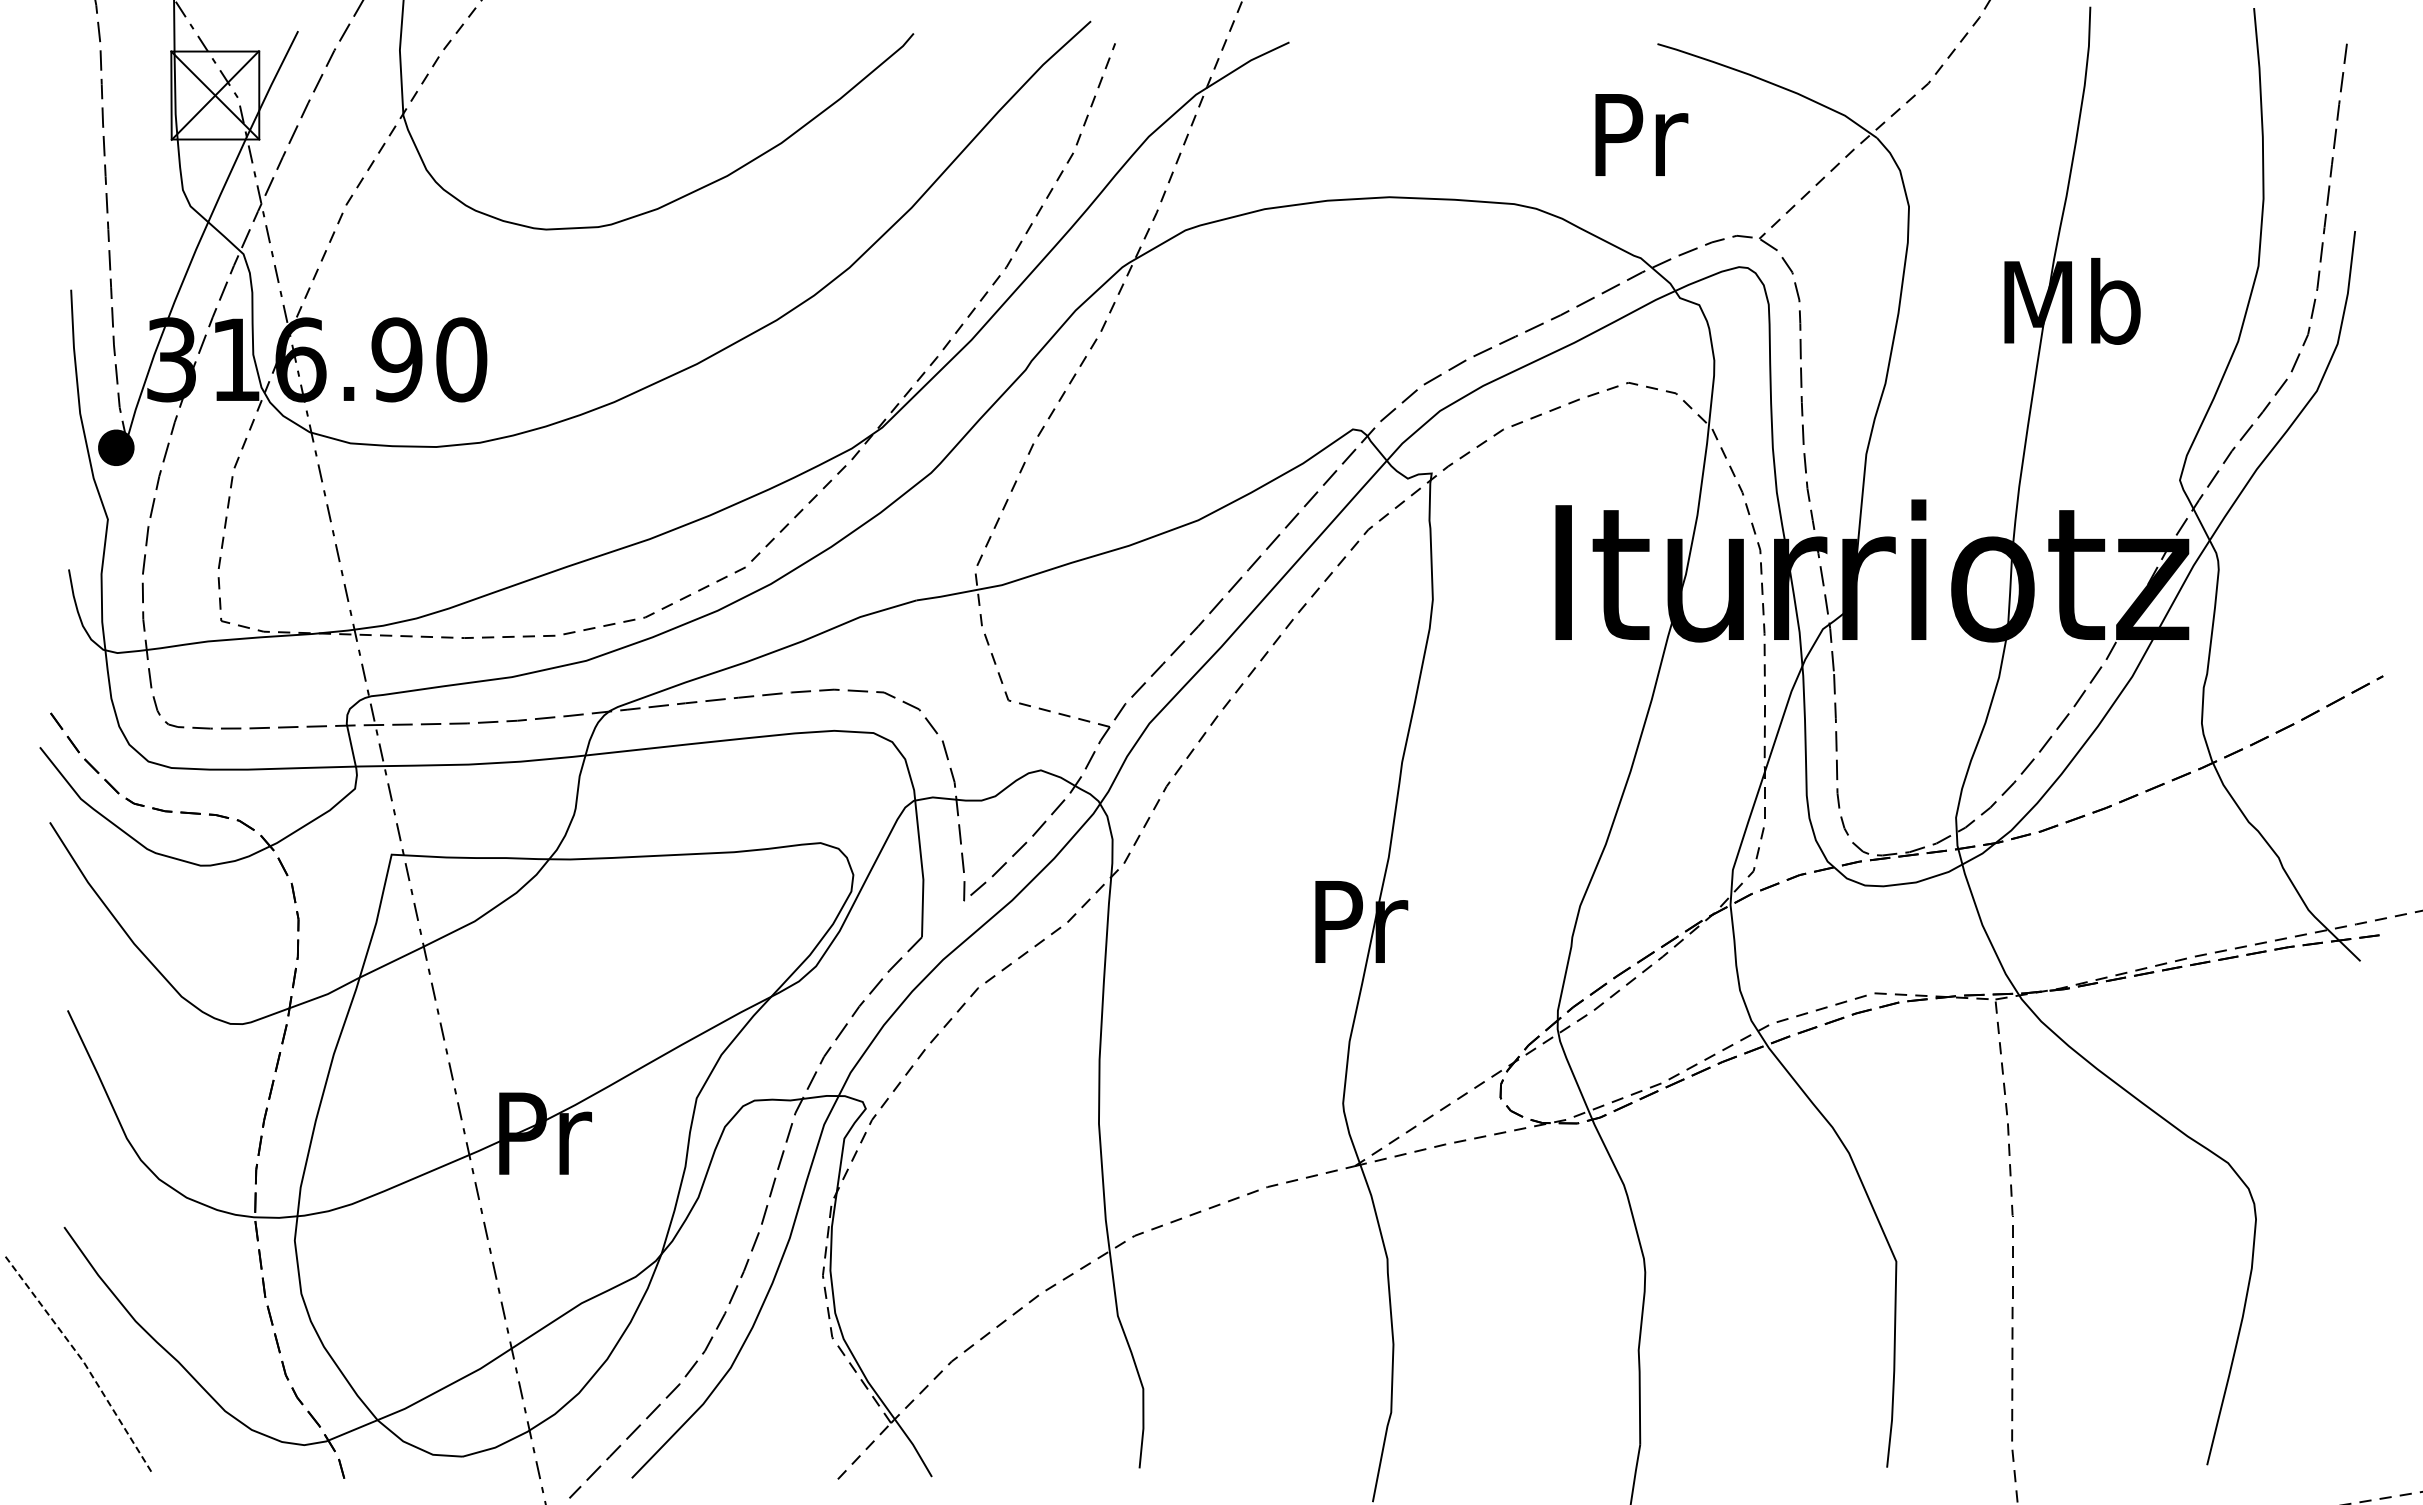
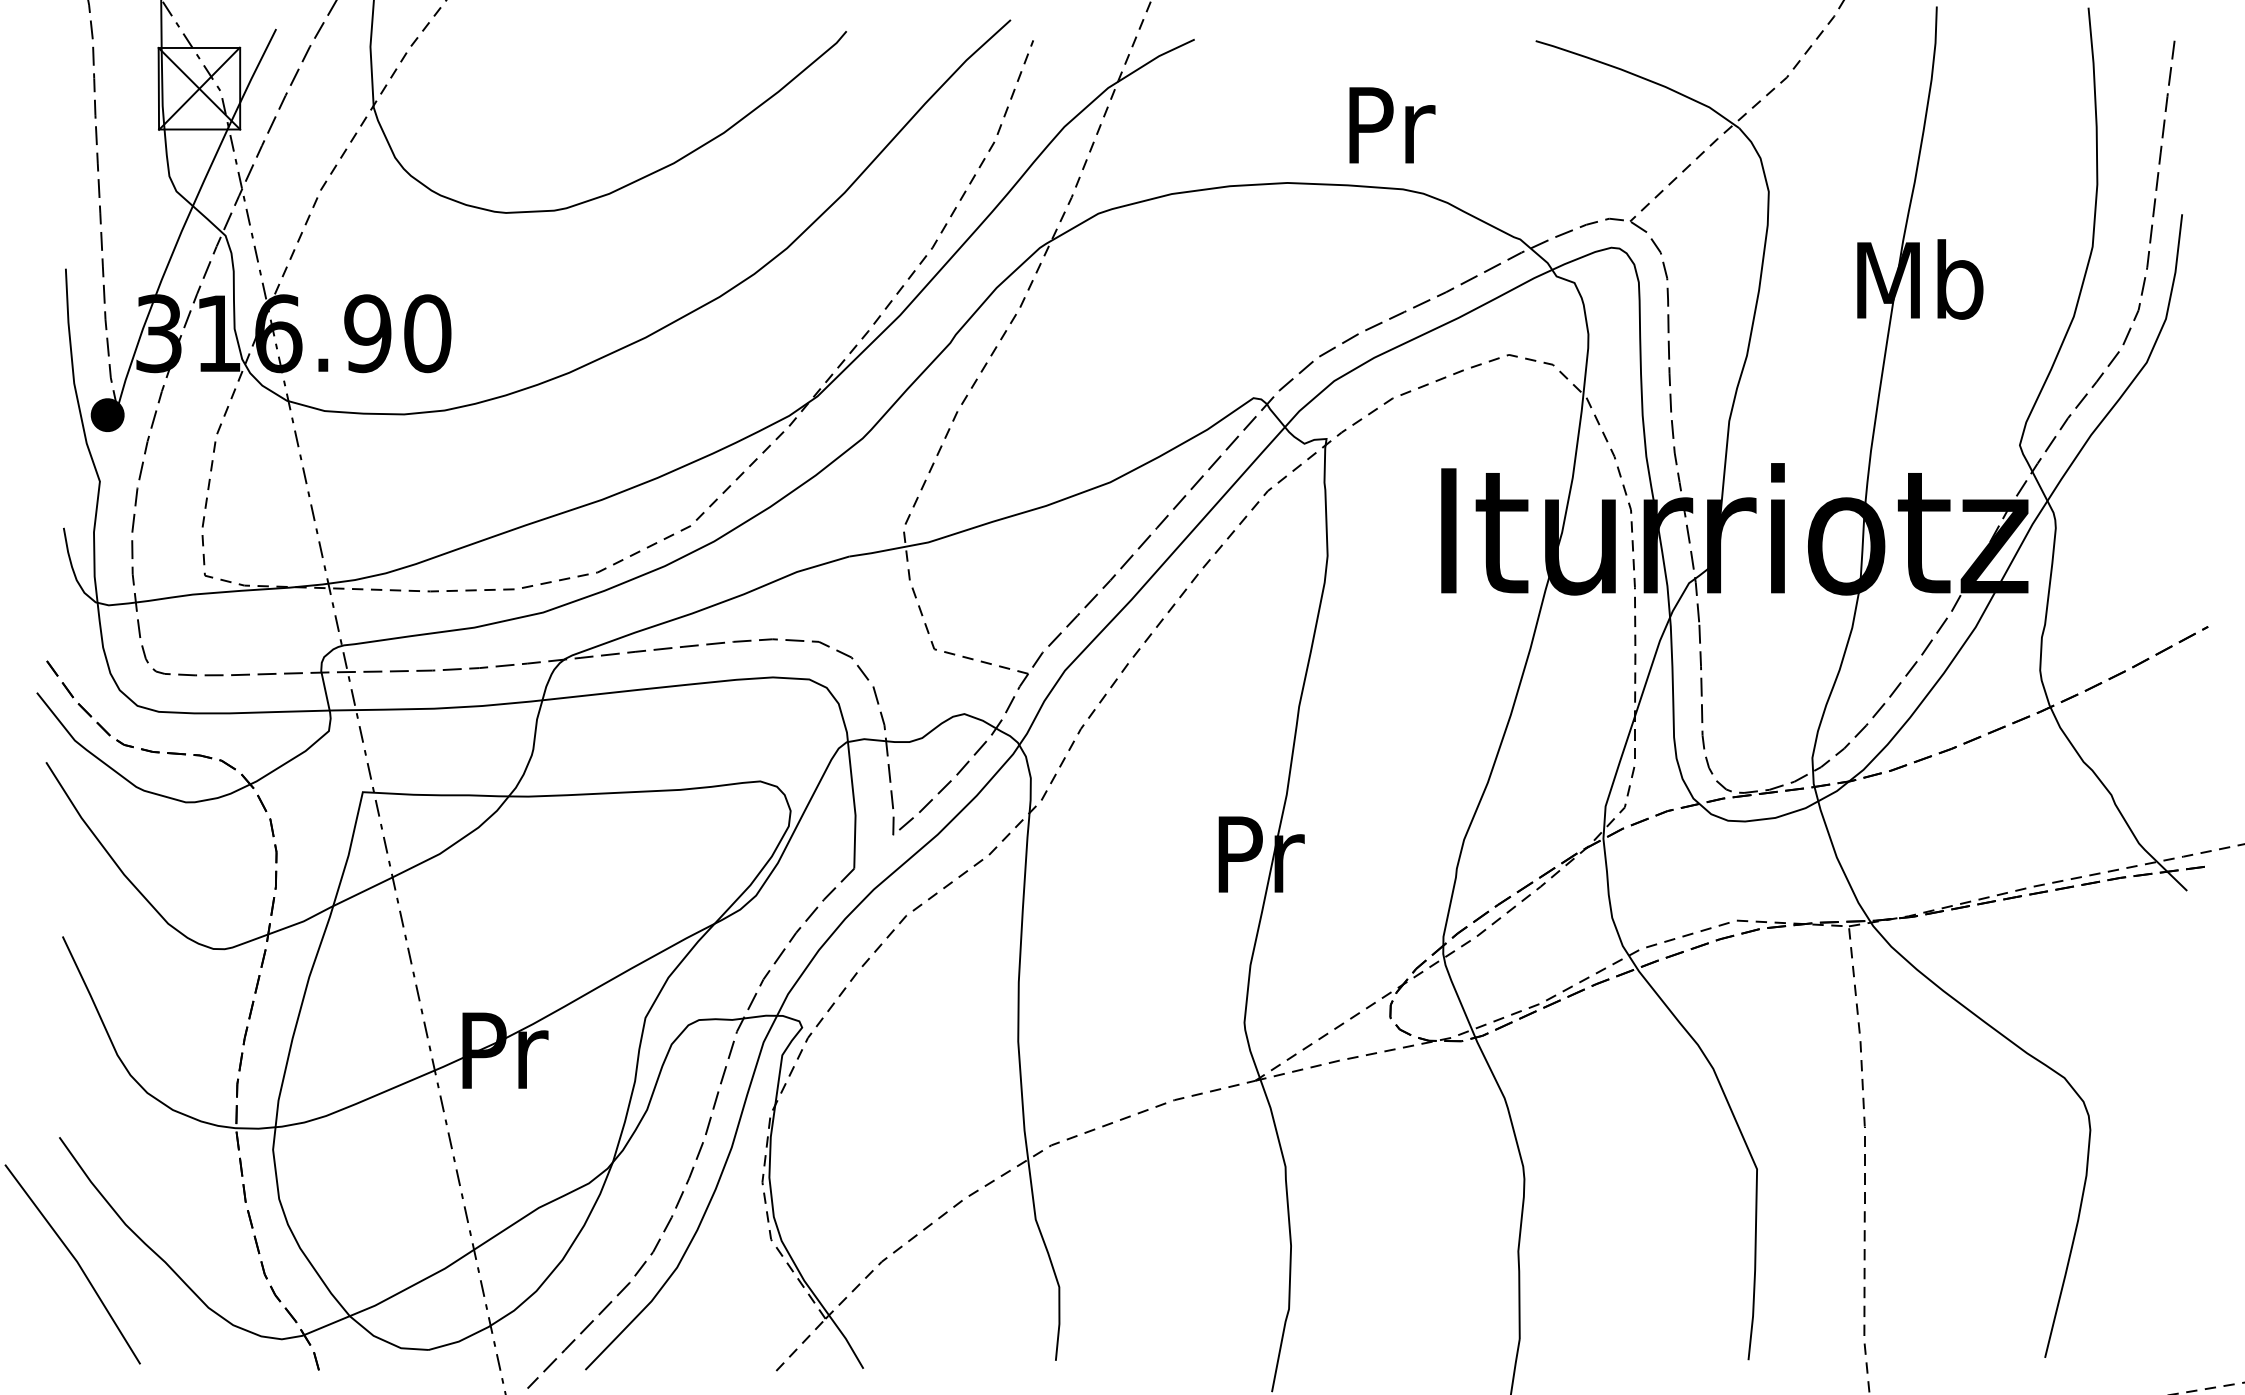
text: (1641, 134) -> (1392, 124), moved
line: (83, 1361) -> (77, 1261), dashed -> solid

